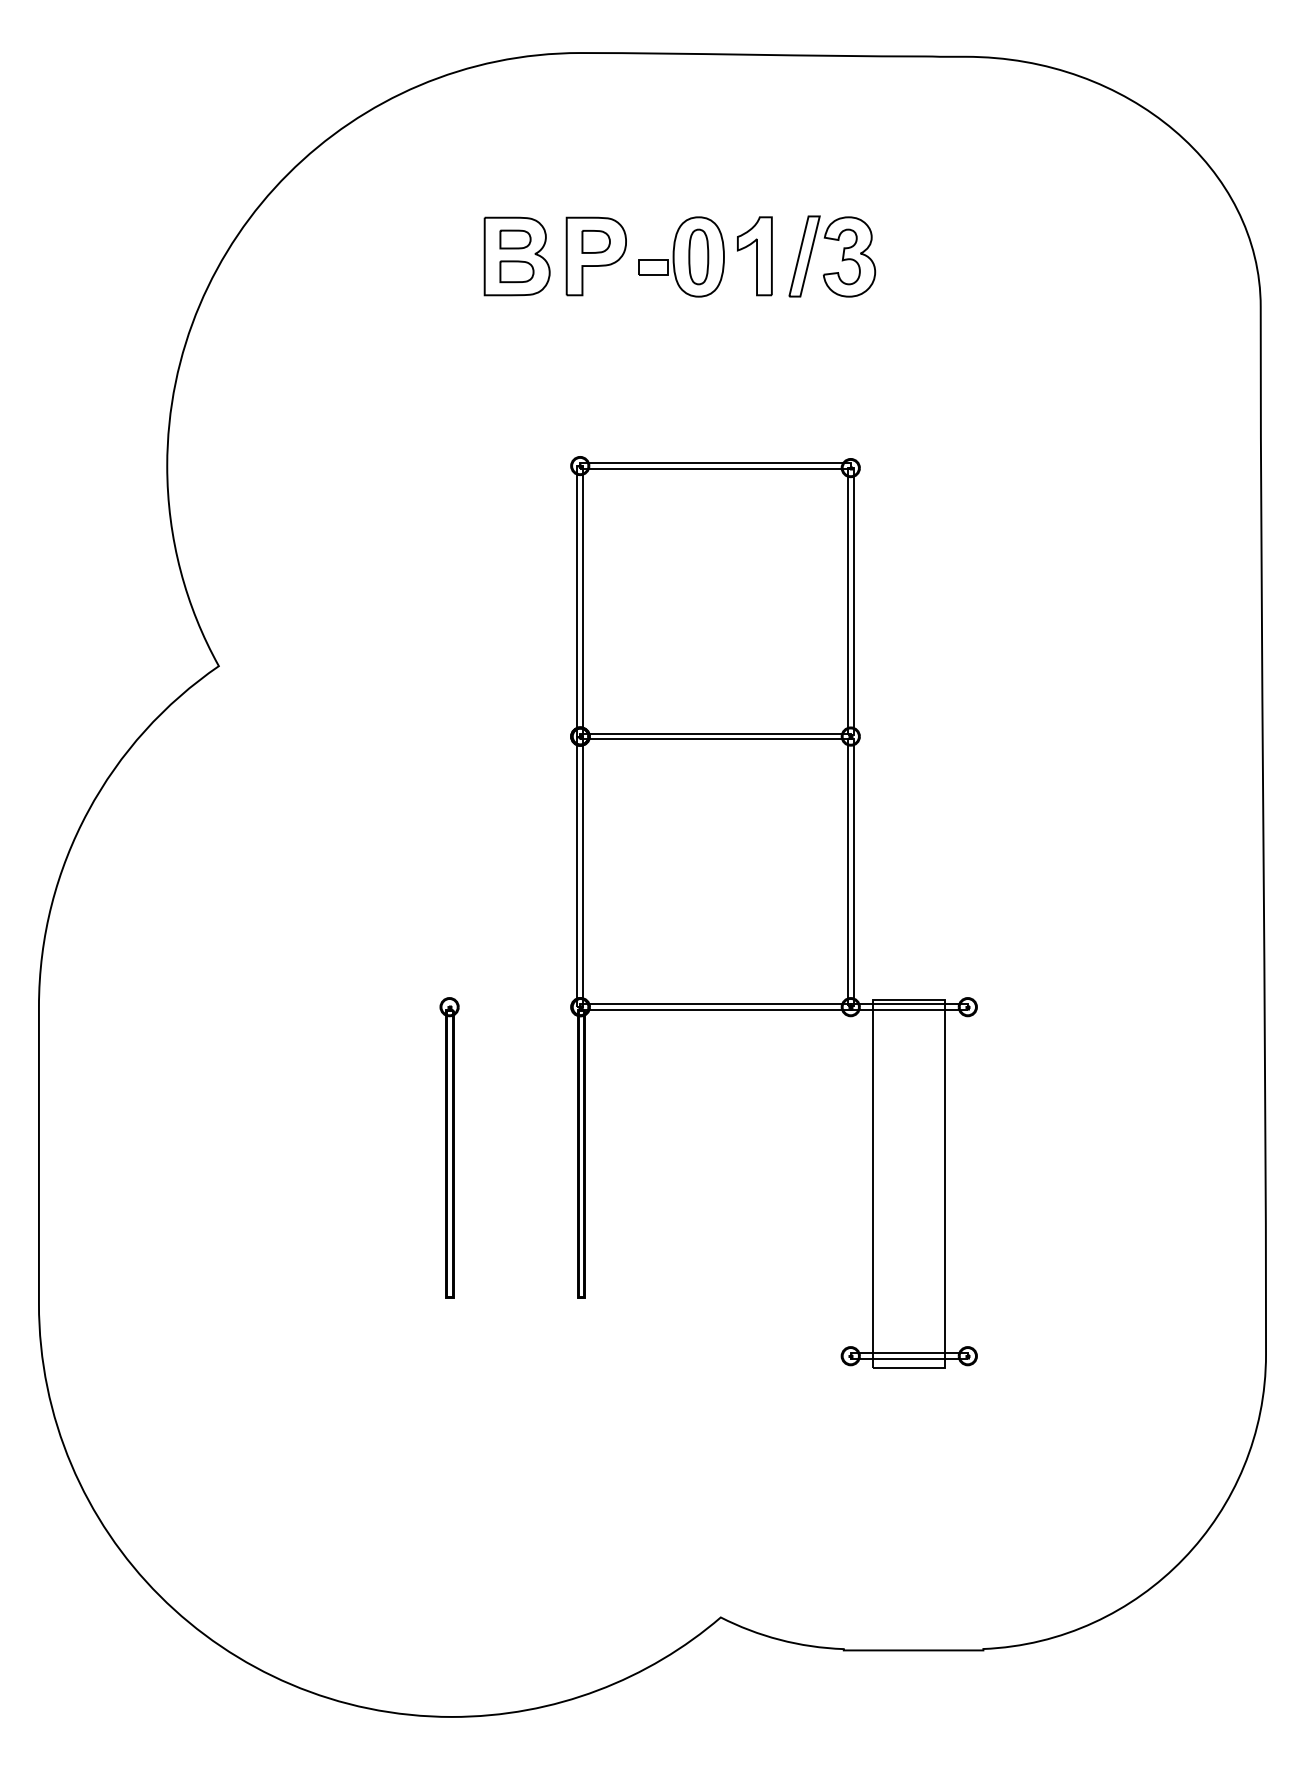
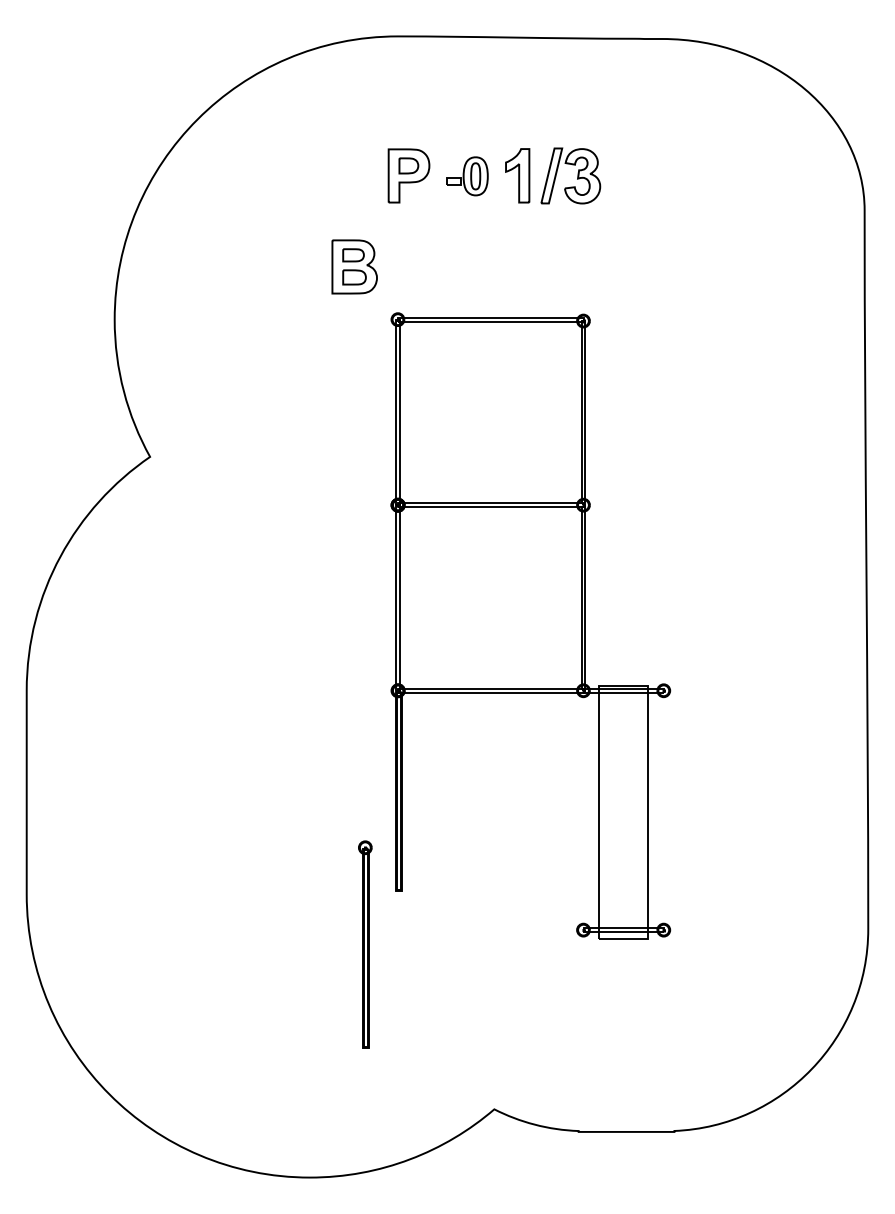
part: (516, 255) -> (354, 266), moved
part: (681, 257) -> (467, 176), size x0.7
part: (449, 1148) -> (365, 944), moved

